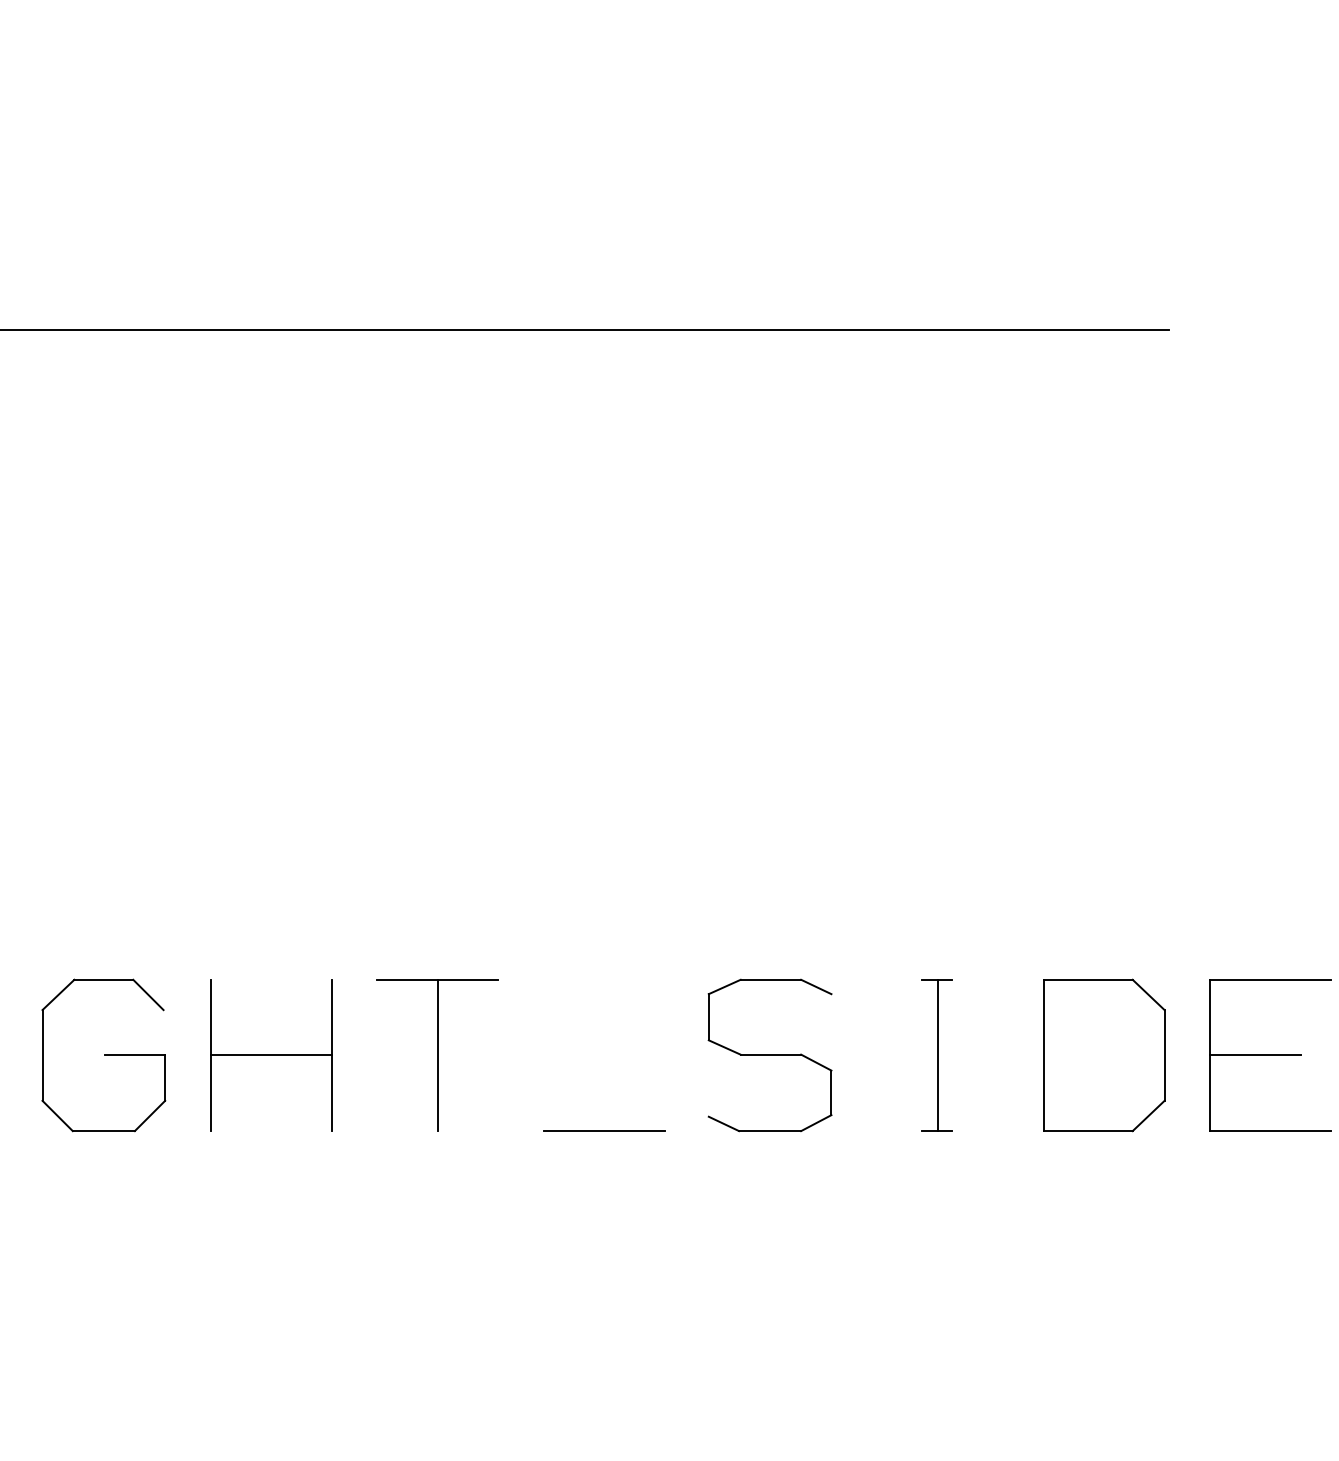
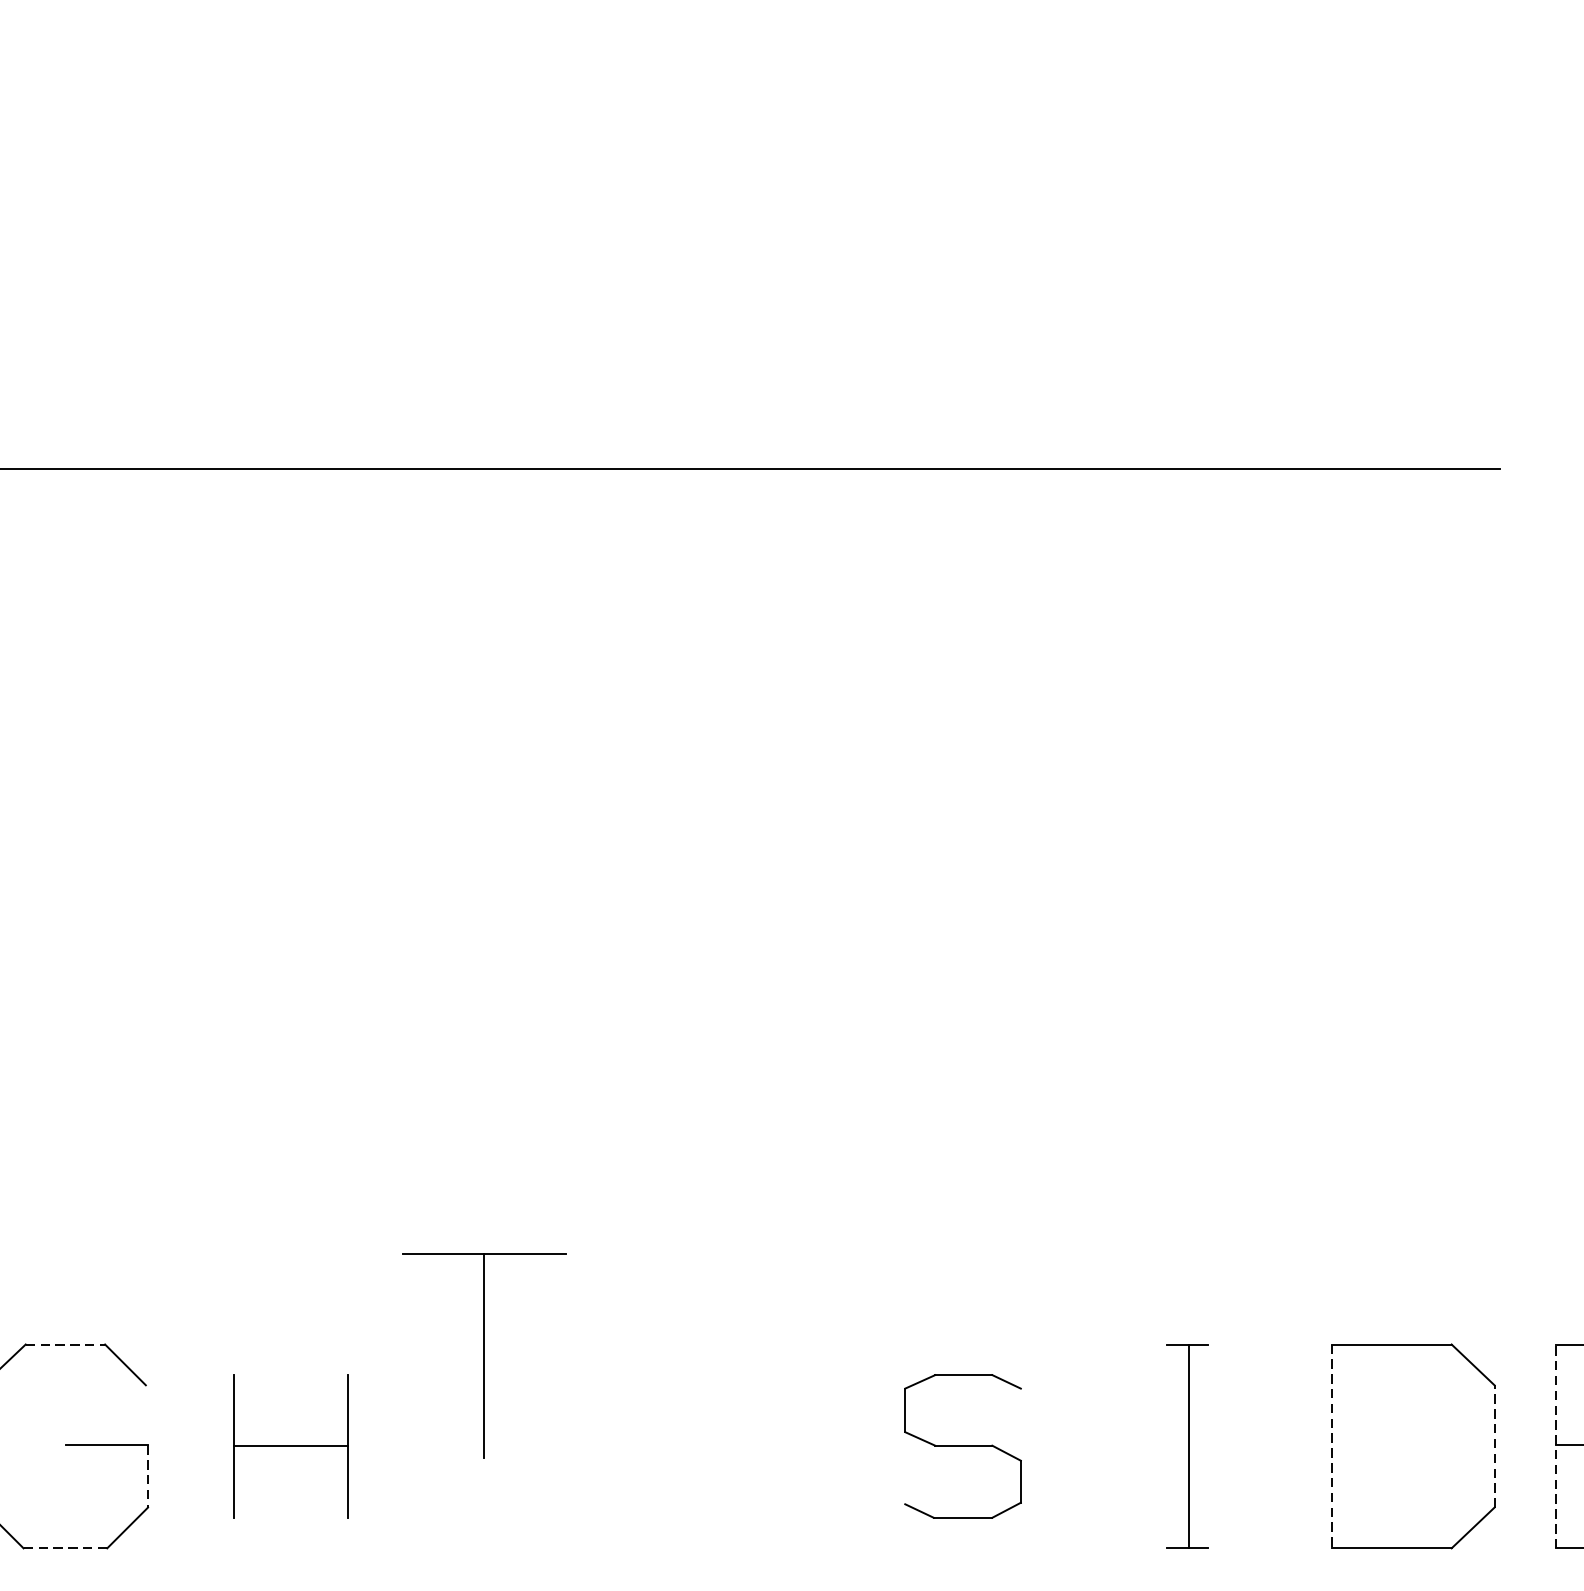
line: (104, 979) -> (66, 1344), solid -> dashed
line: (1164, 1054) -> (1494, 1445), solid -> dashed
part: (271, 1055) -> (291, 1446), size x0.7
part: (437, 1055) -> (483, 1356), moved
part: (769, 1055) -> (962, 1446), size x0.7
line: (1043, 1055) -> (1331, 1446), solid -> dashed
line: (1210, 1055) -> (1556, 1446), solid -> dashed
line: (165, 1078) -> (148, 1477), solid -> dashed
line: (604, 1130) -> (739, 1547), removed
line: (103, 1131) -> (64, 1548), solid -> dashed

